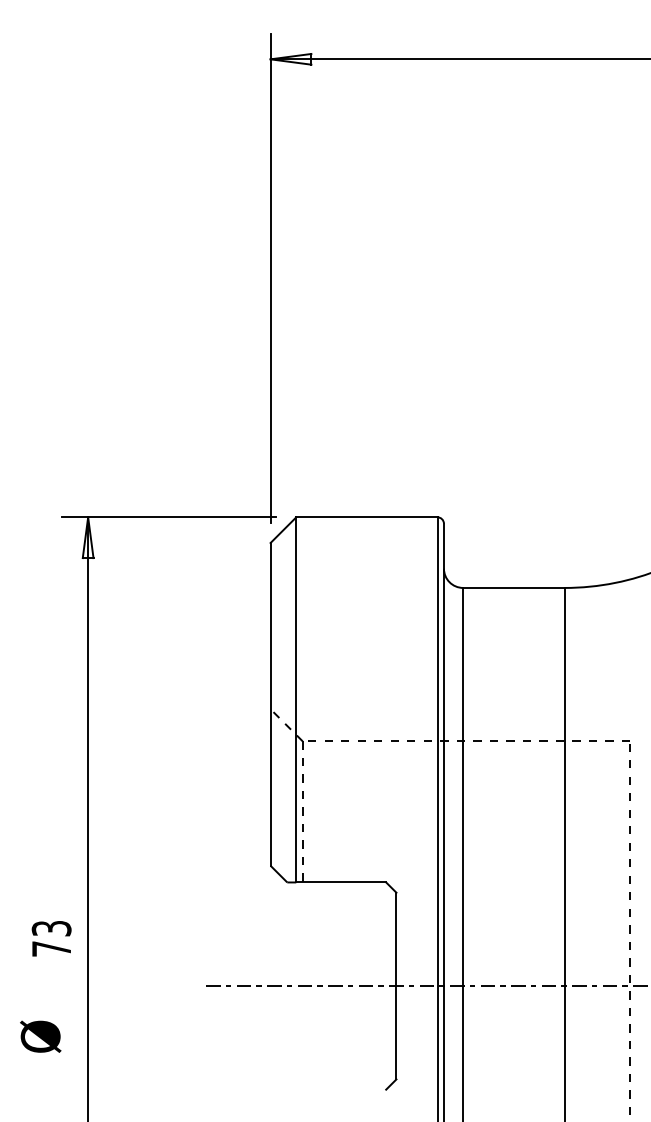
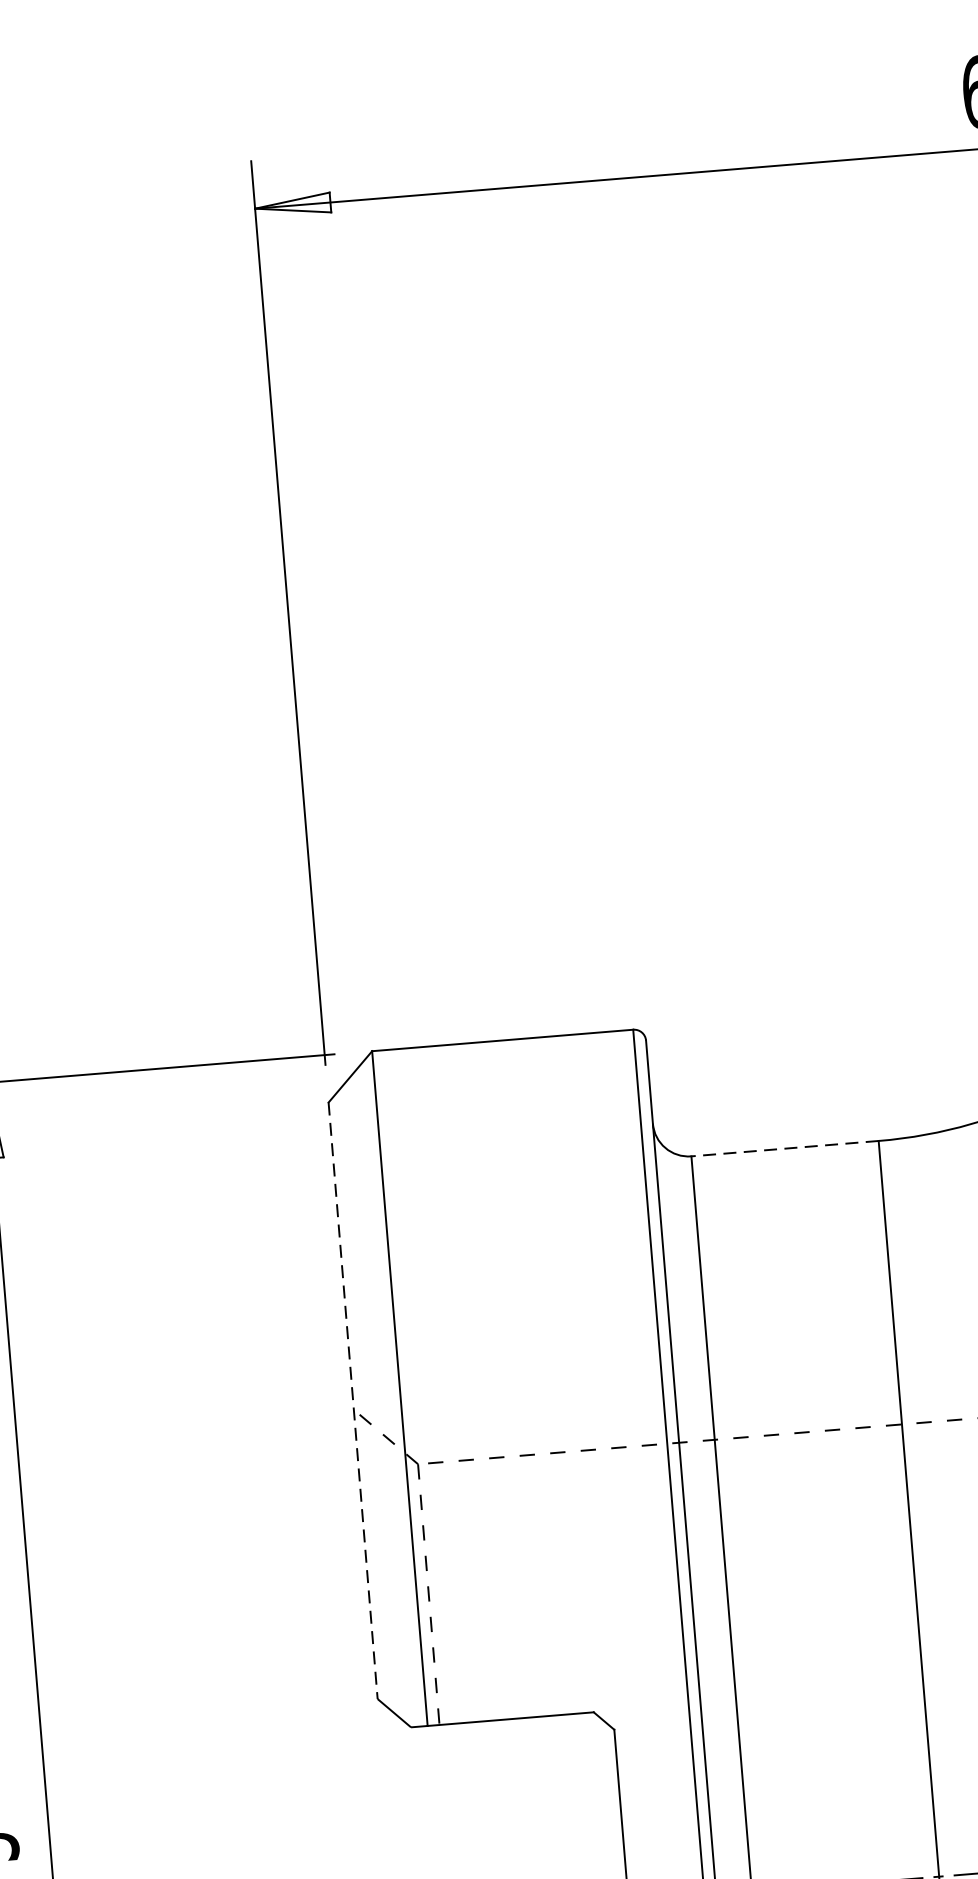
line: (513, 587) -> (784, 1147), solid -> dashed
line: (270, 704) -> (352, 1401), solid -> dashed

